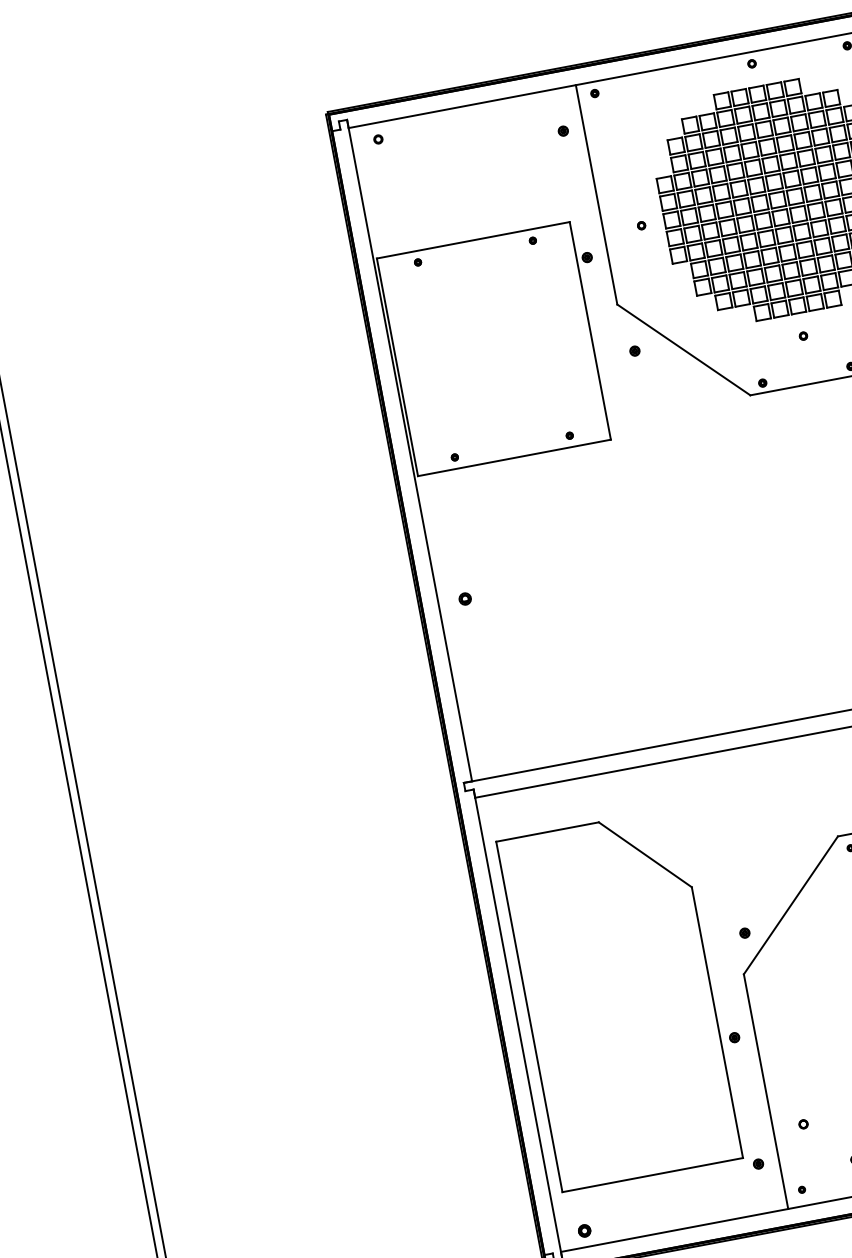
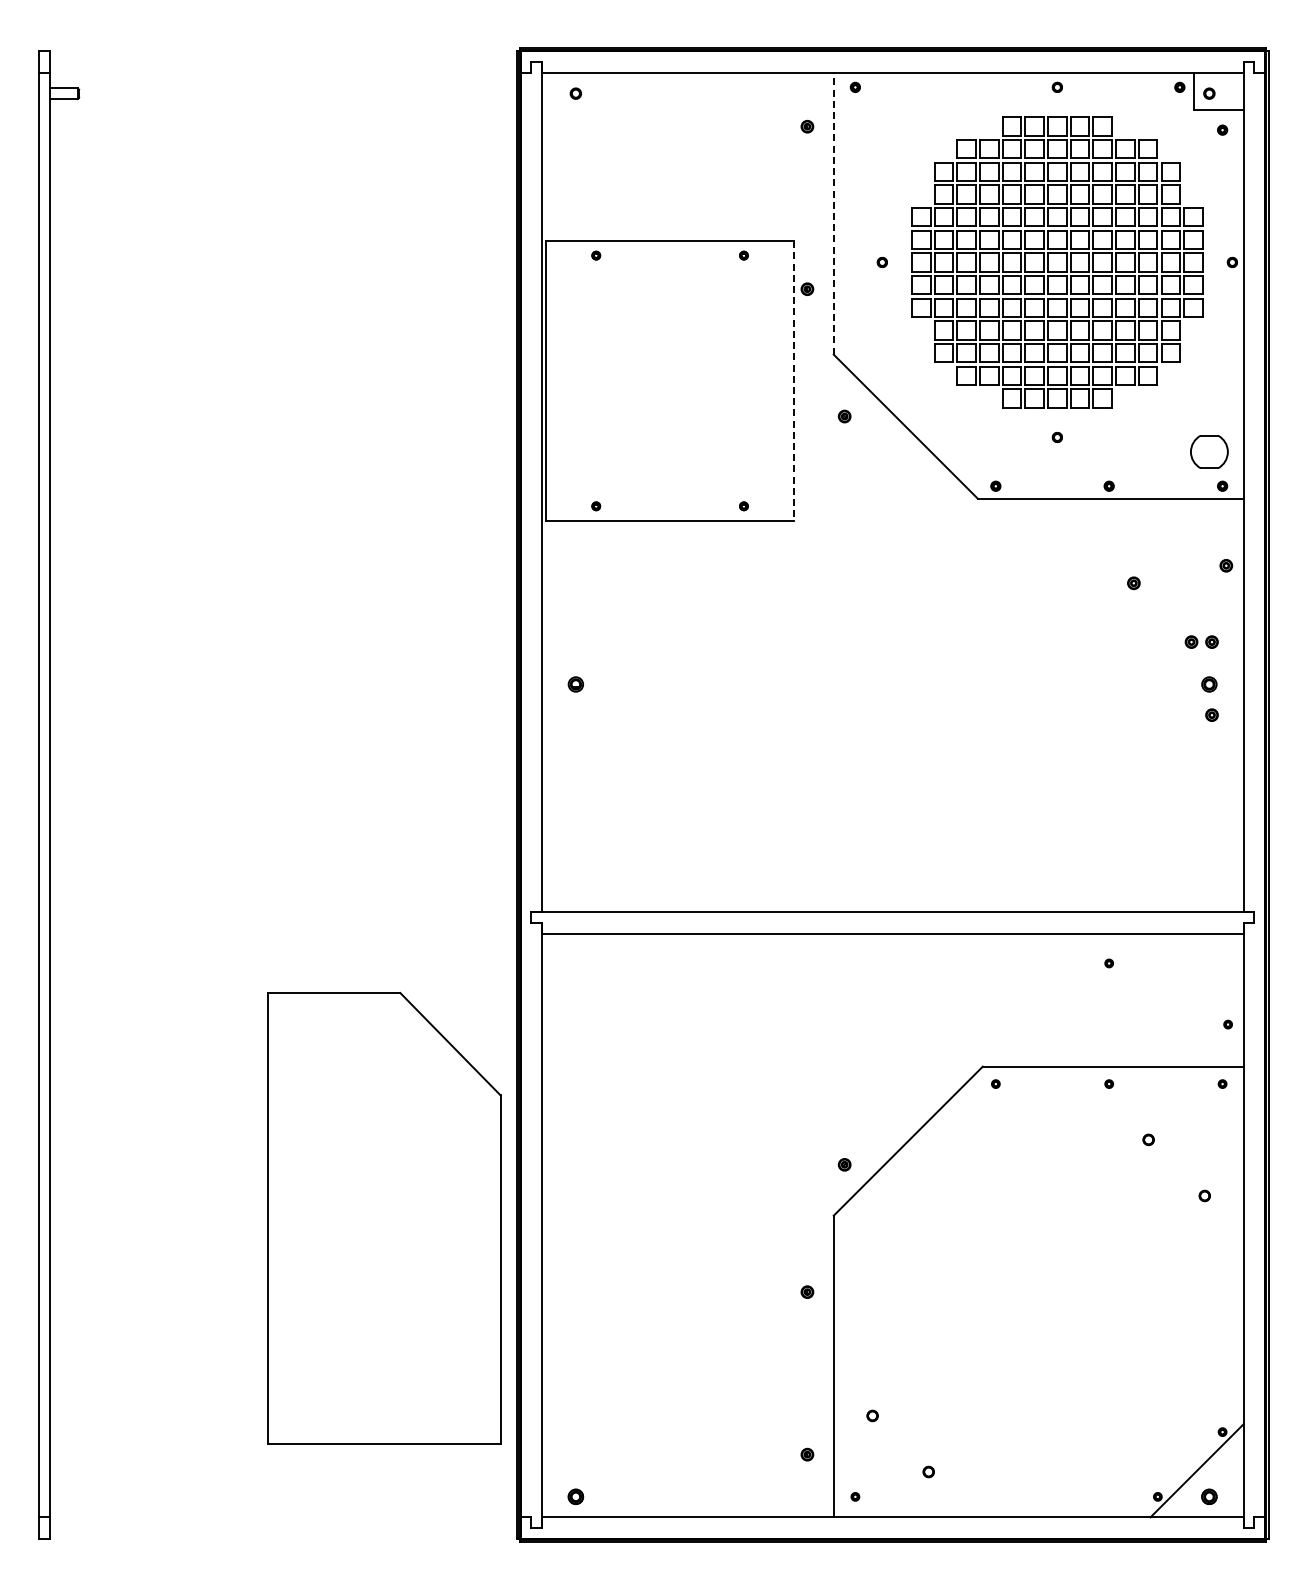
line: (596, 194) -> (833, 213), solid -> dashed
line: (590, 330) -> (794, 380), solid -> dashed
part: (619, 1000) -> (384, 1218), moved

